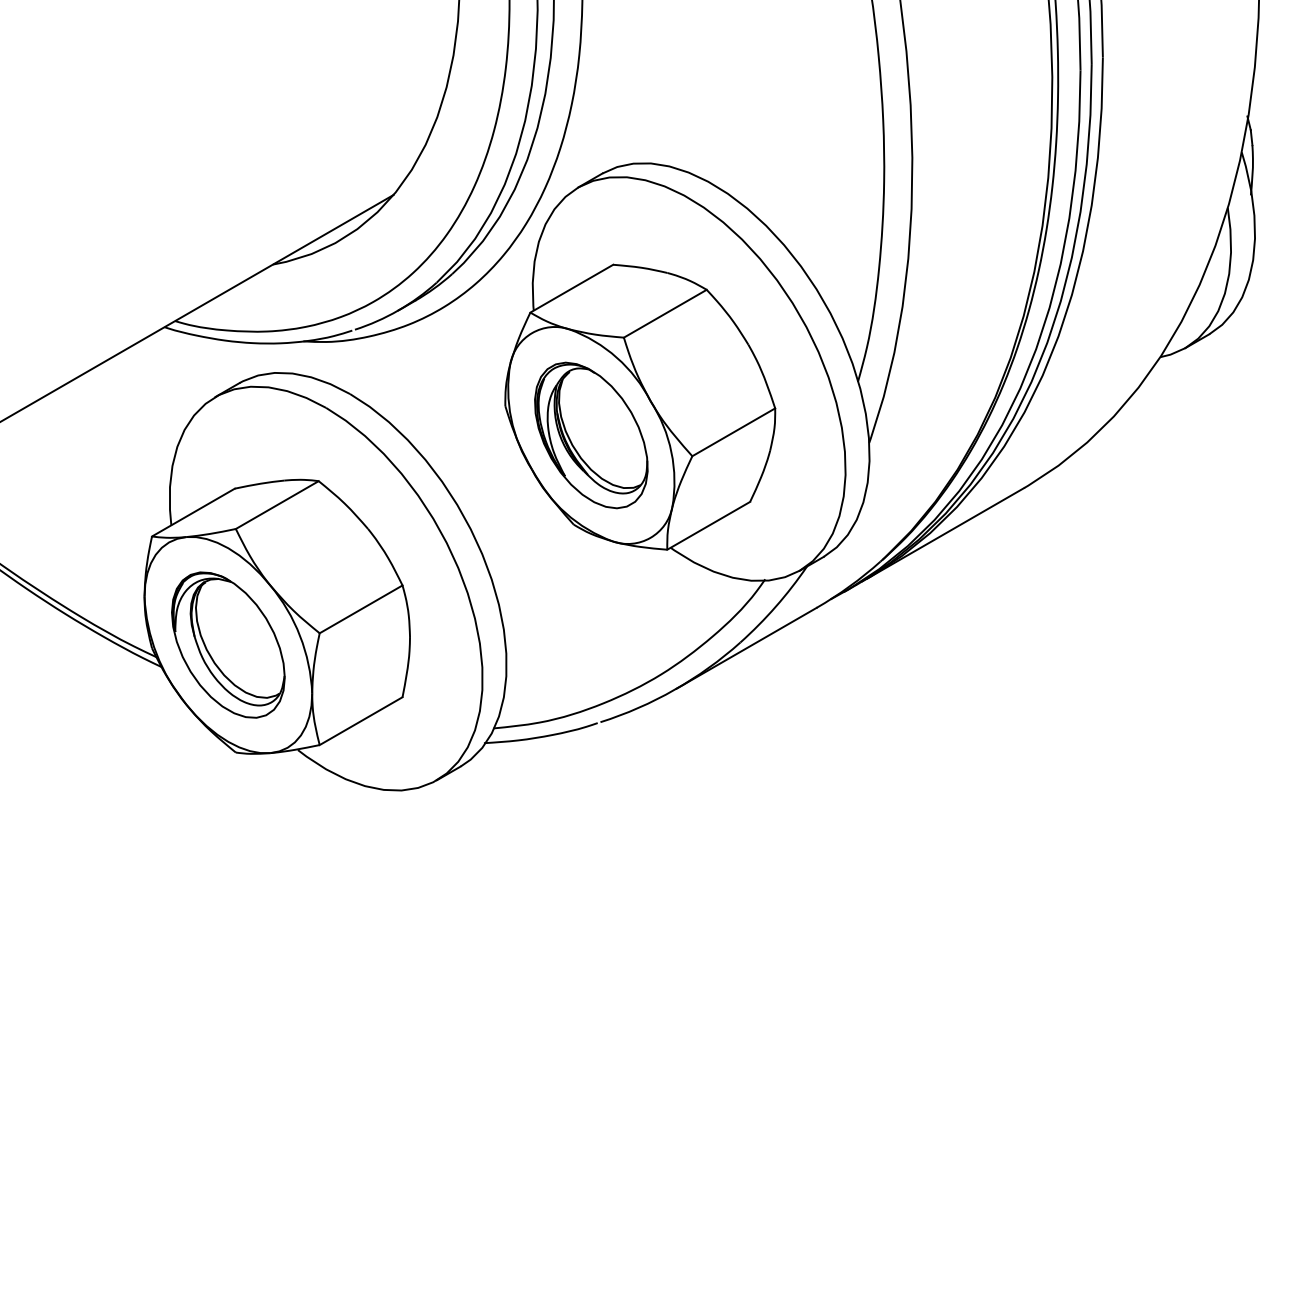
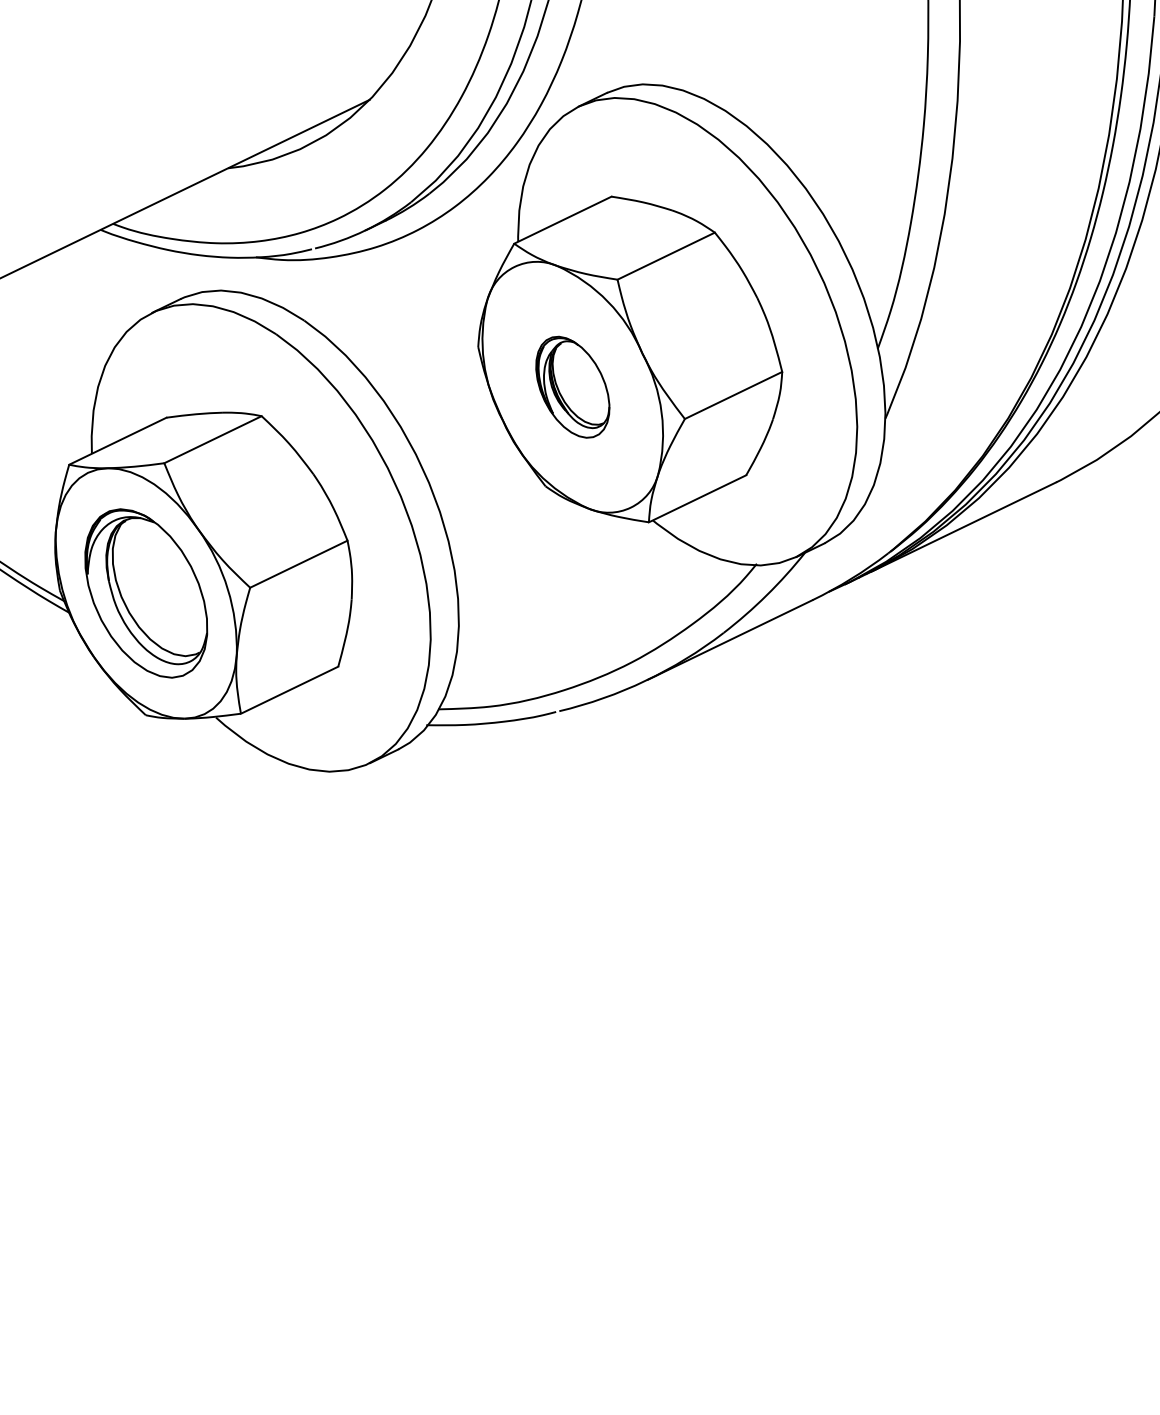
part: (591, 435) -> (572, 387), size x0.6

